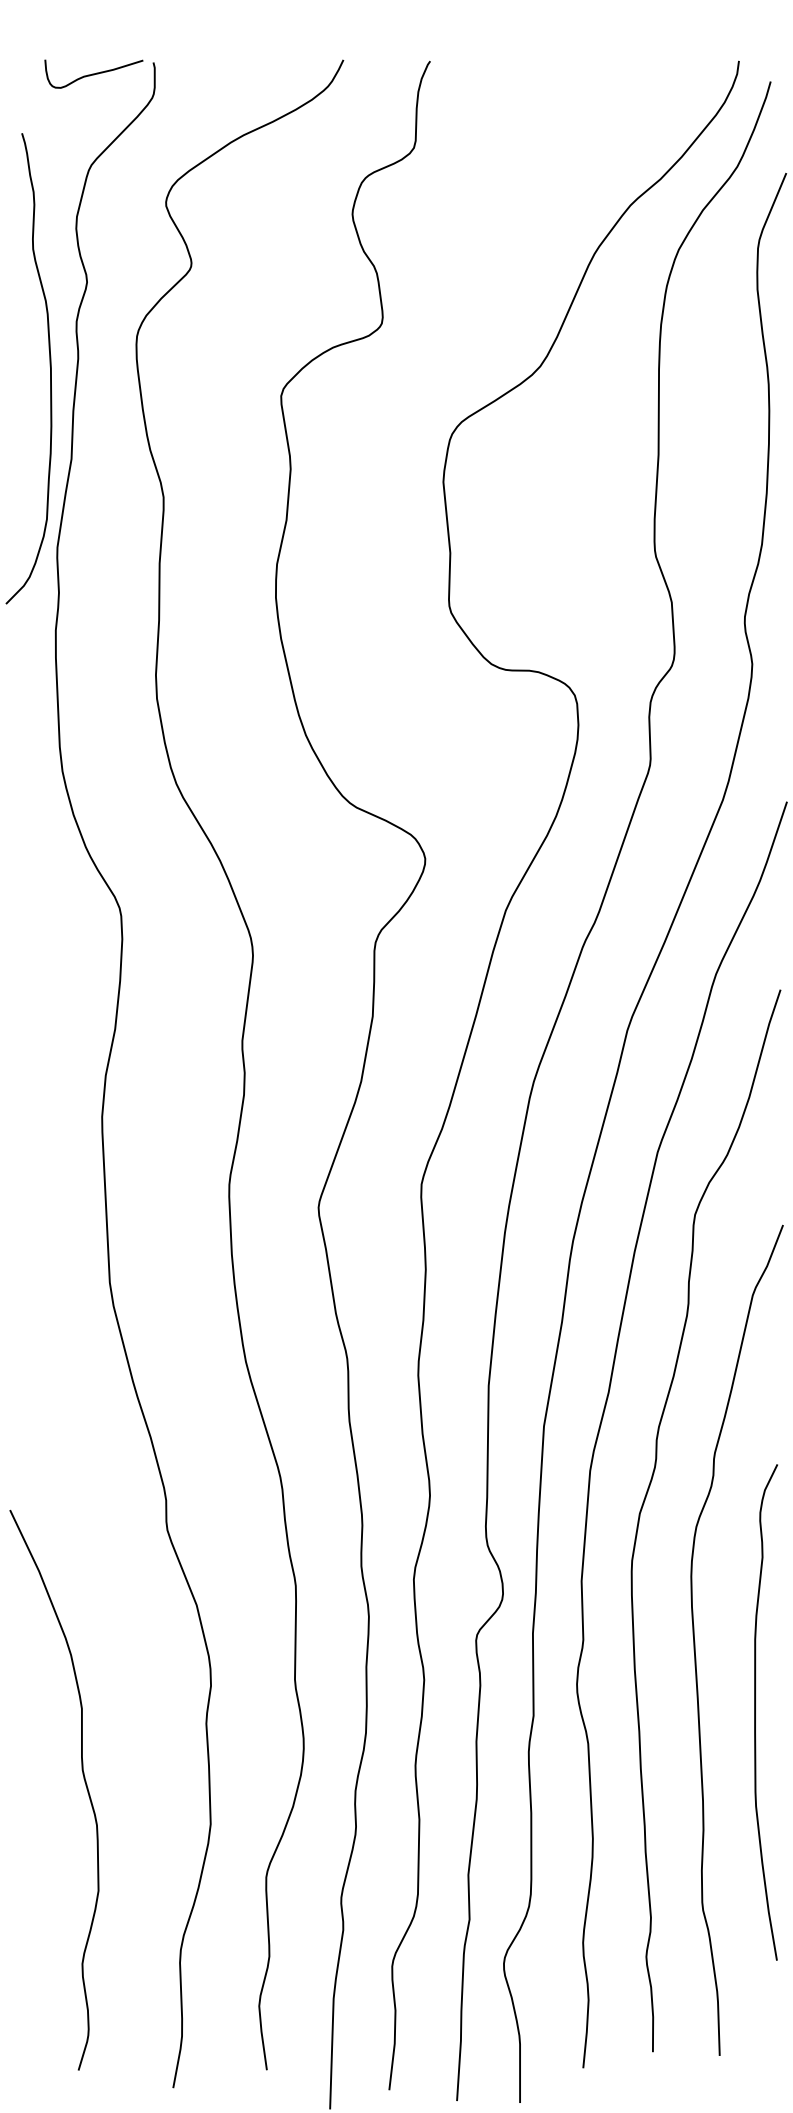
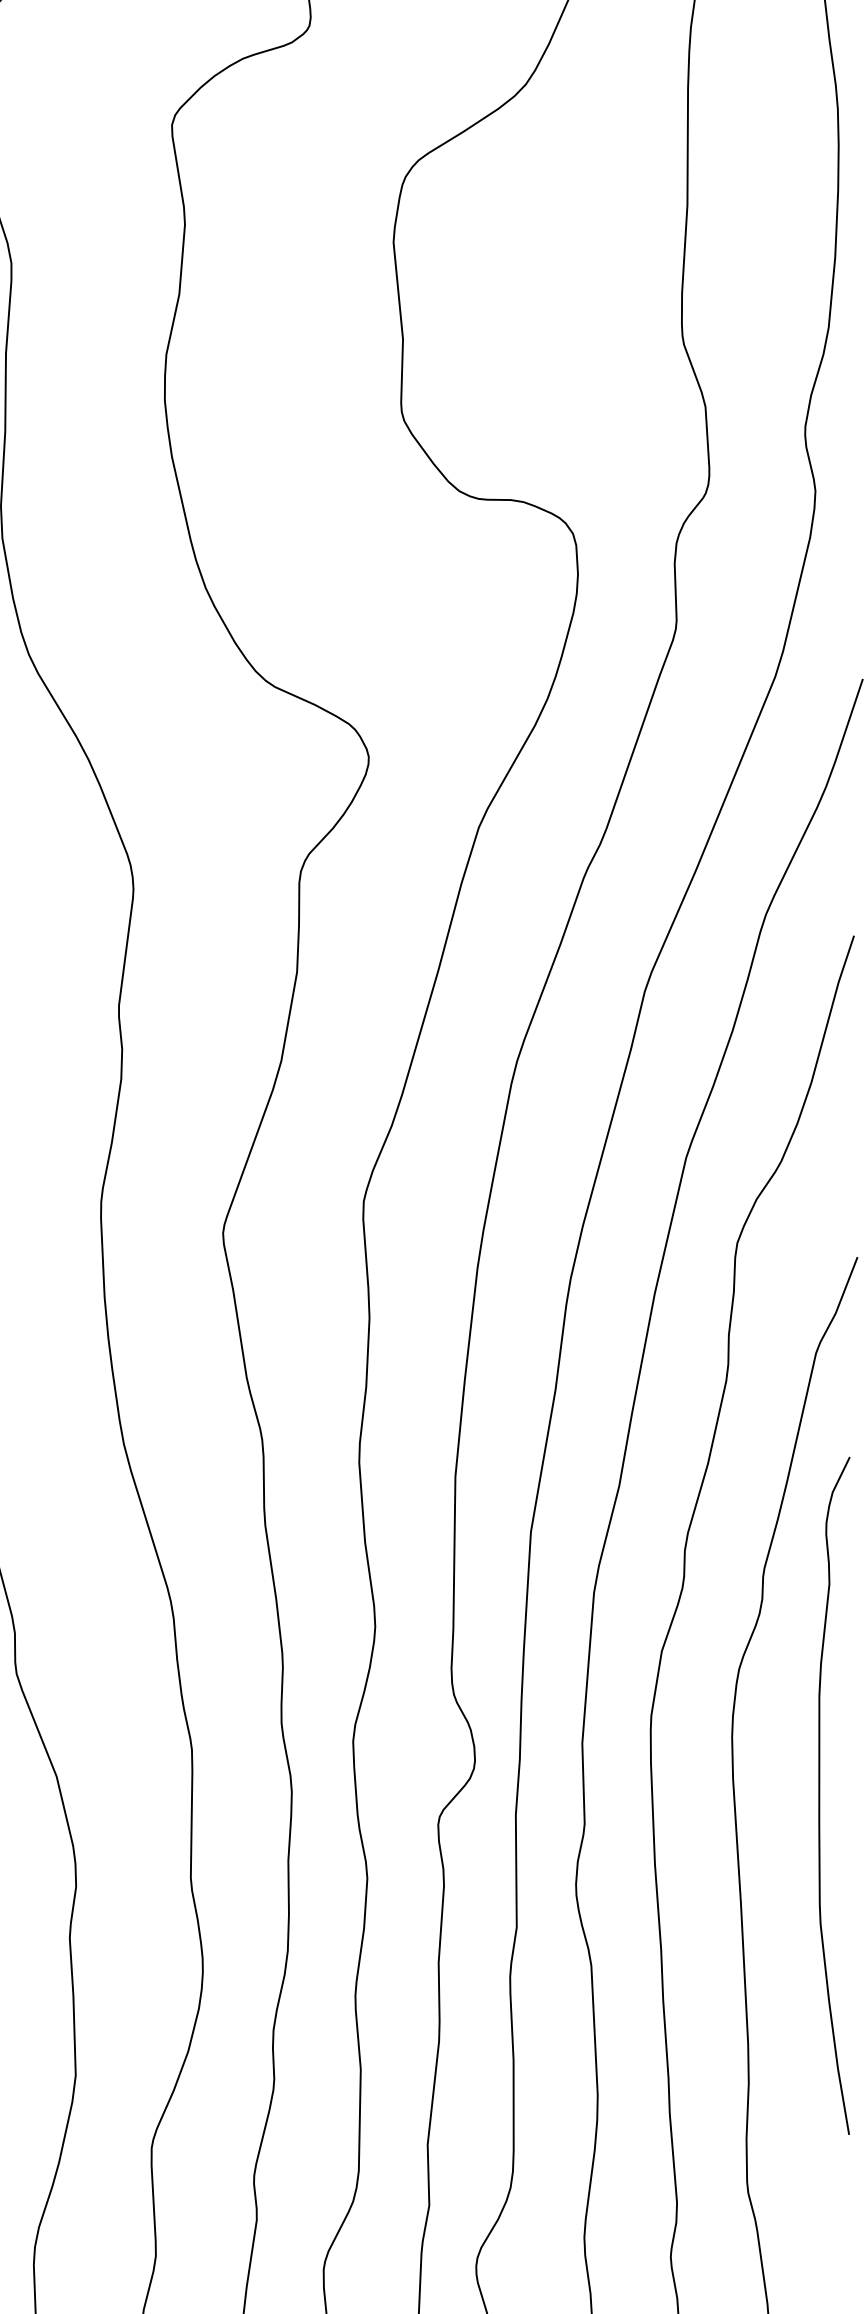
curve: (755, 1712) -> (819, 1795), moved

